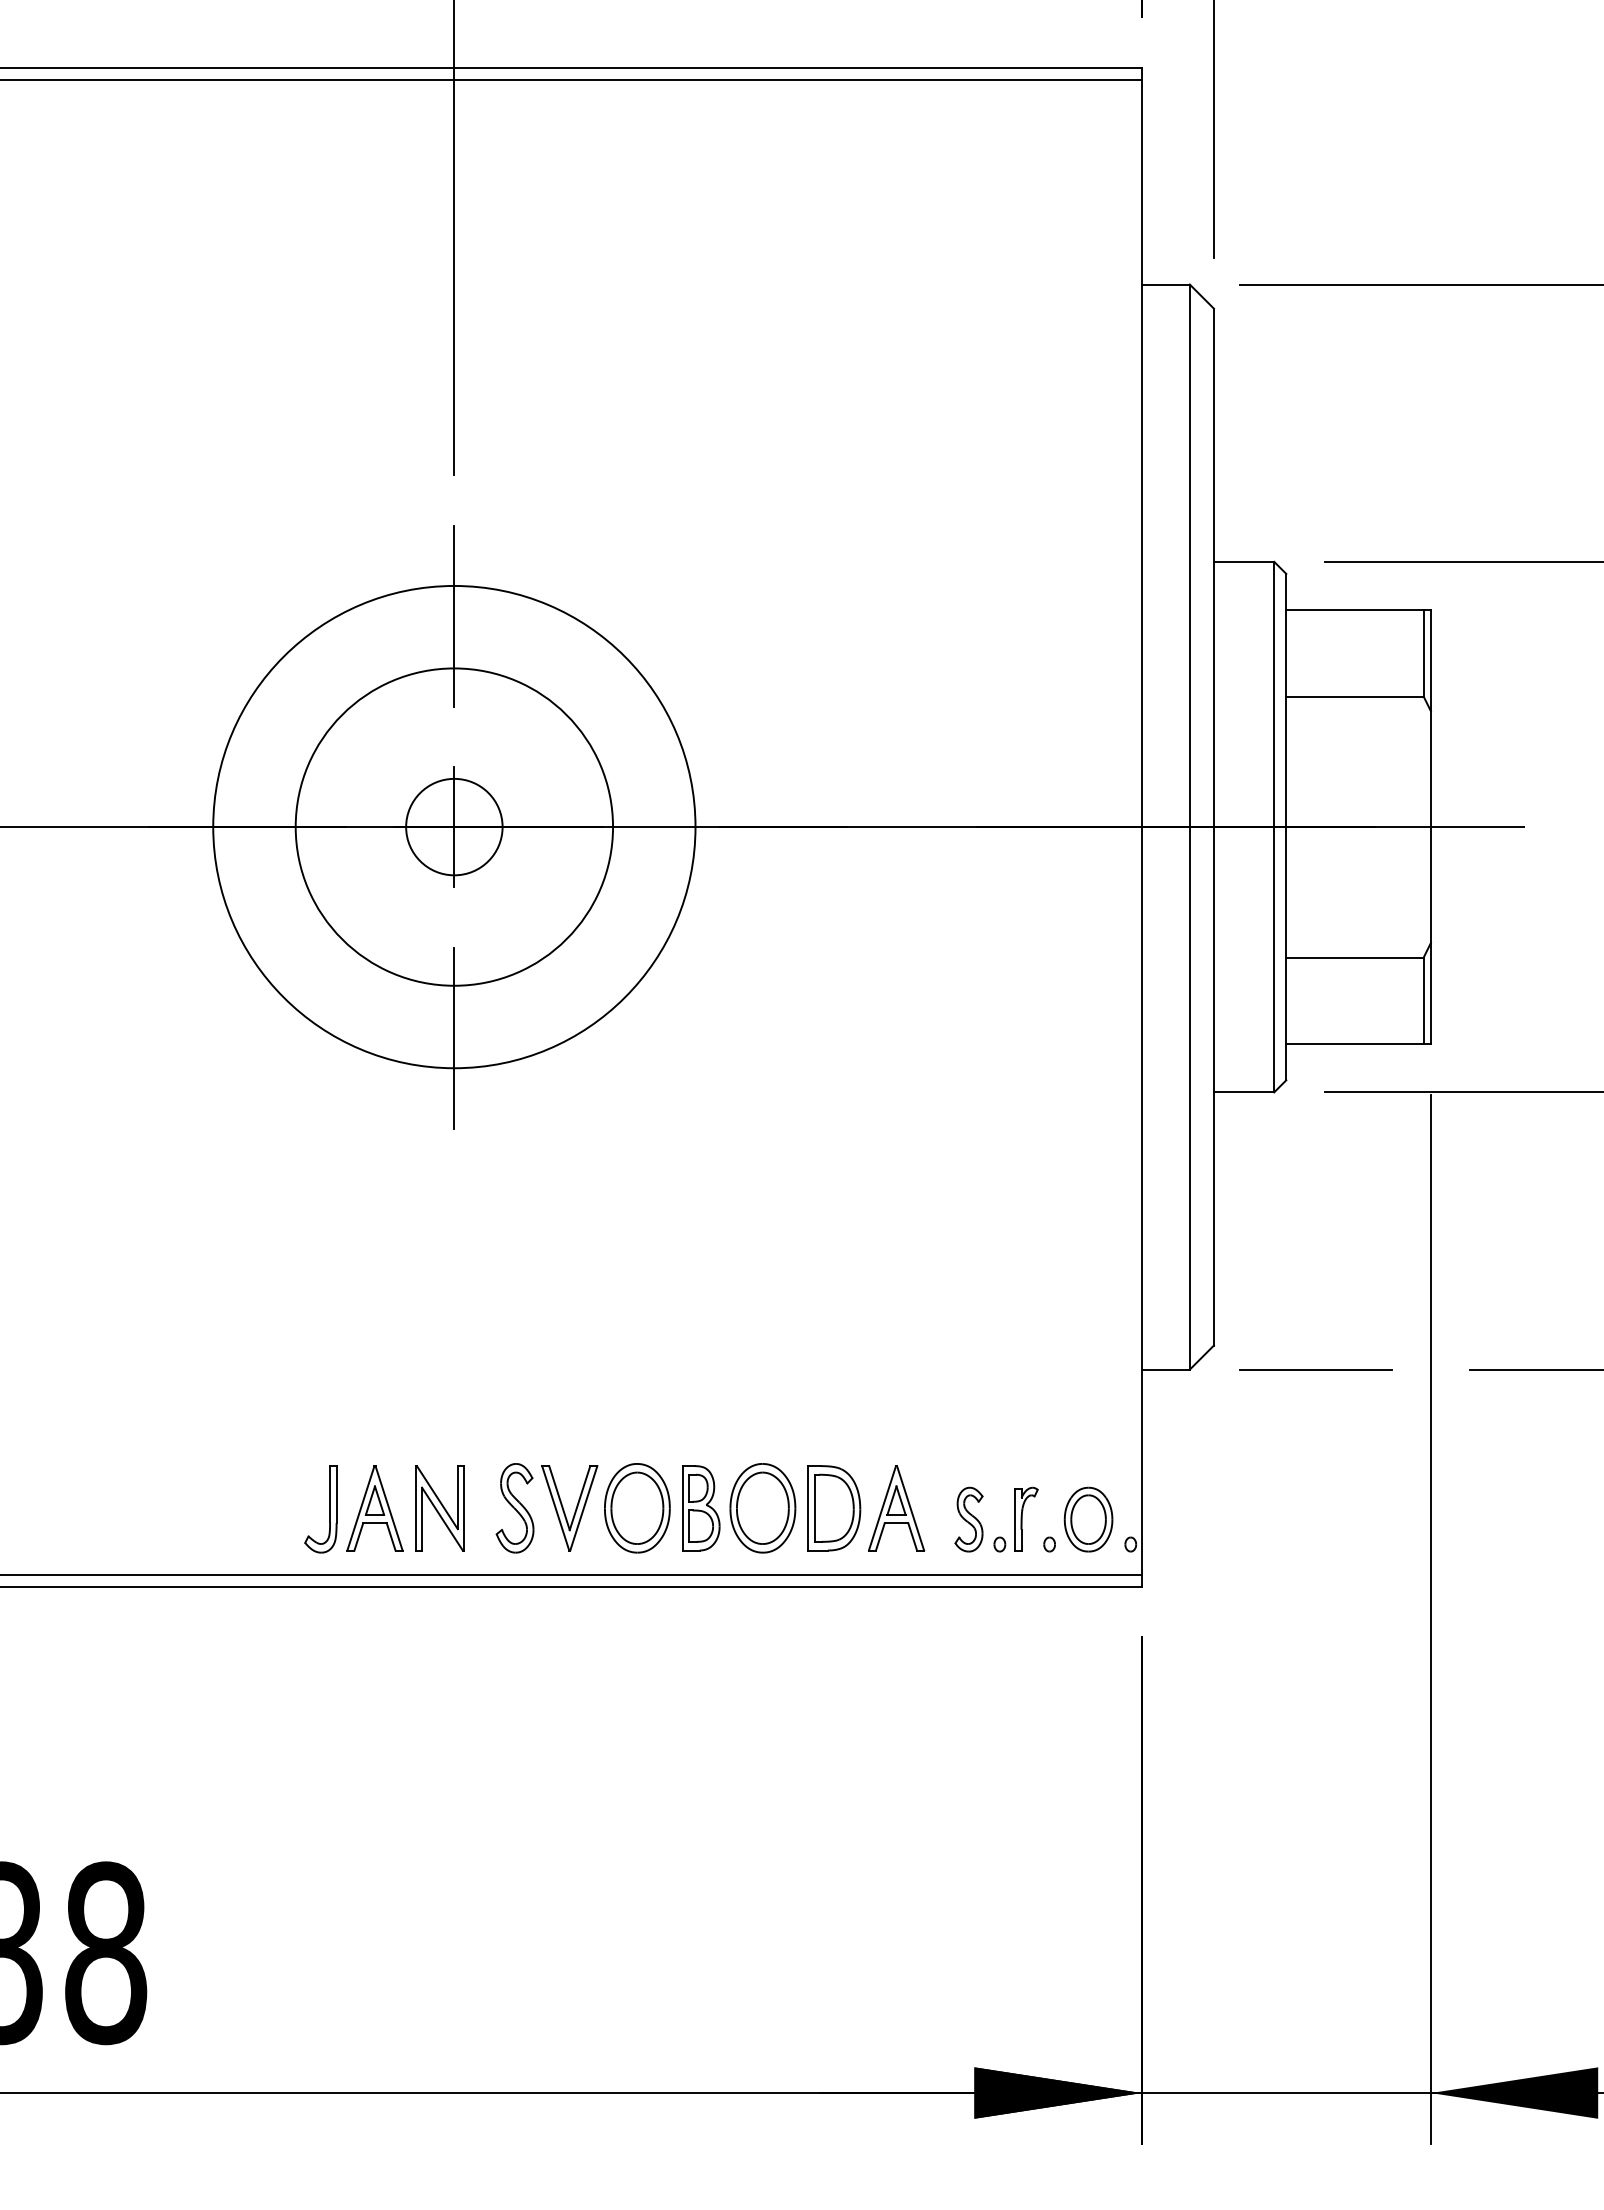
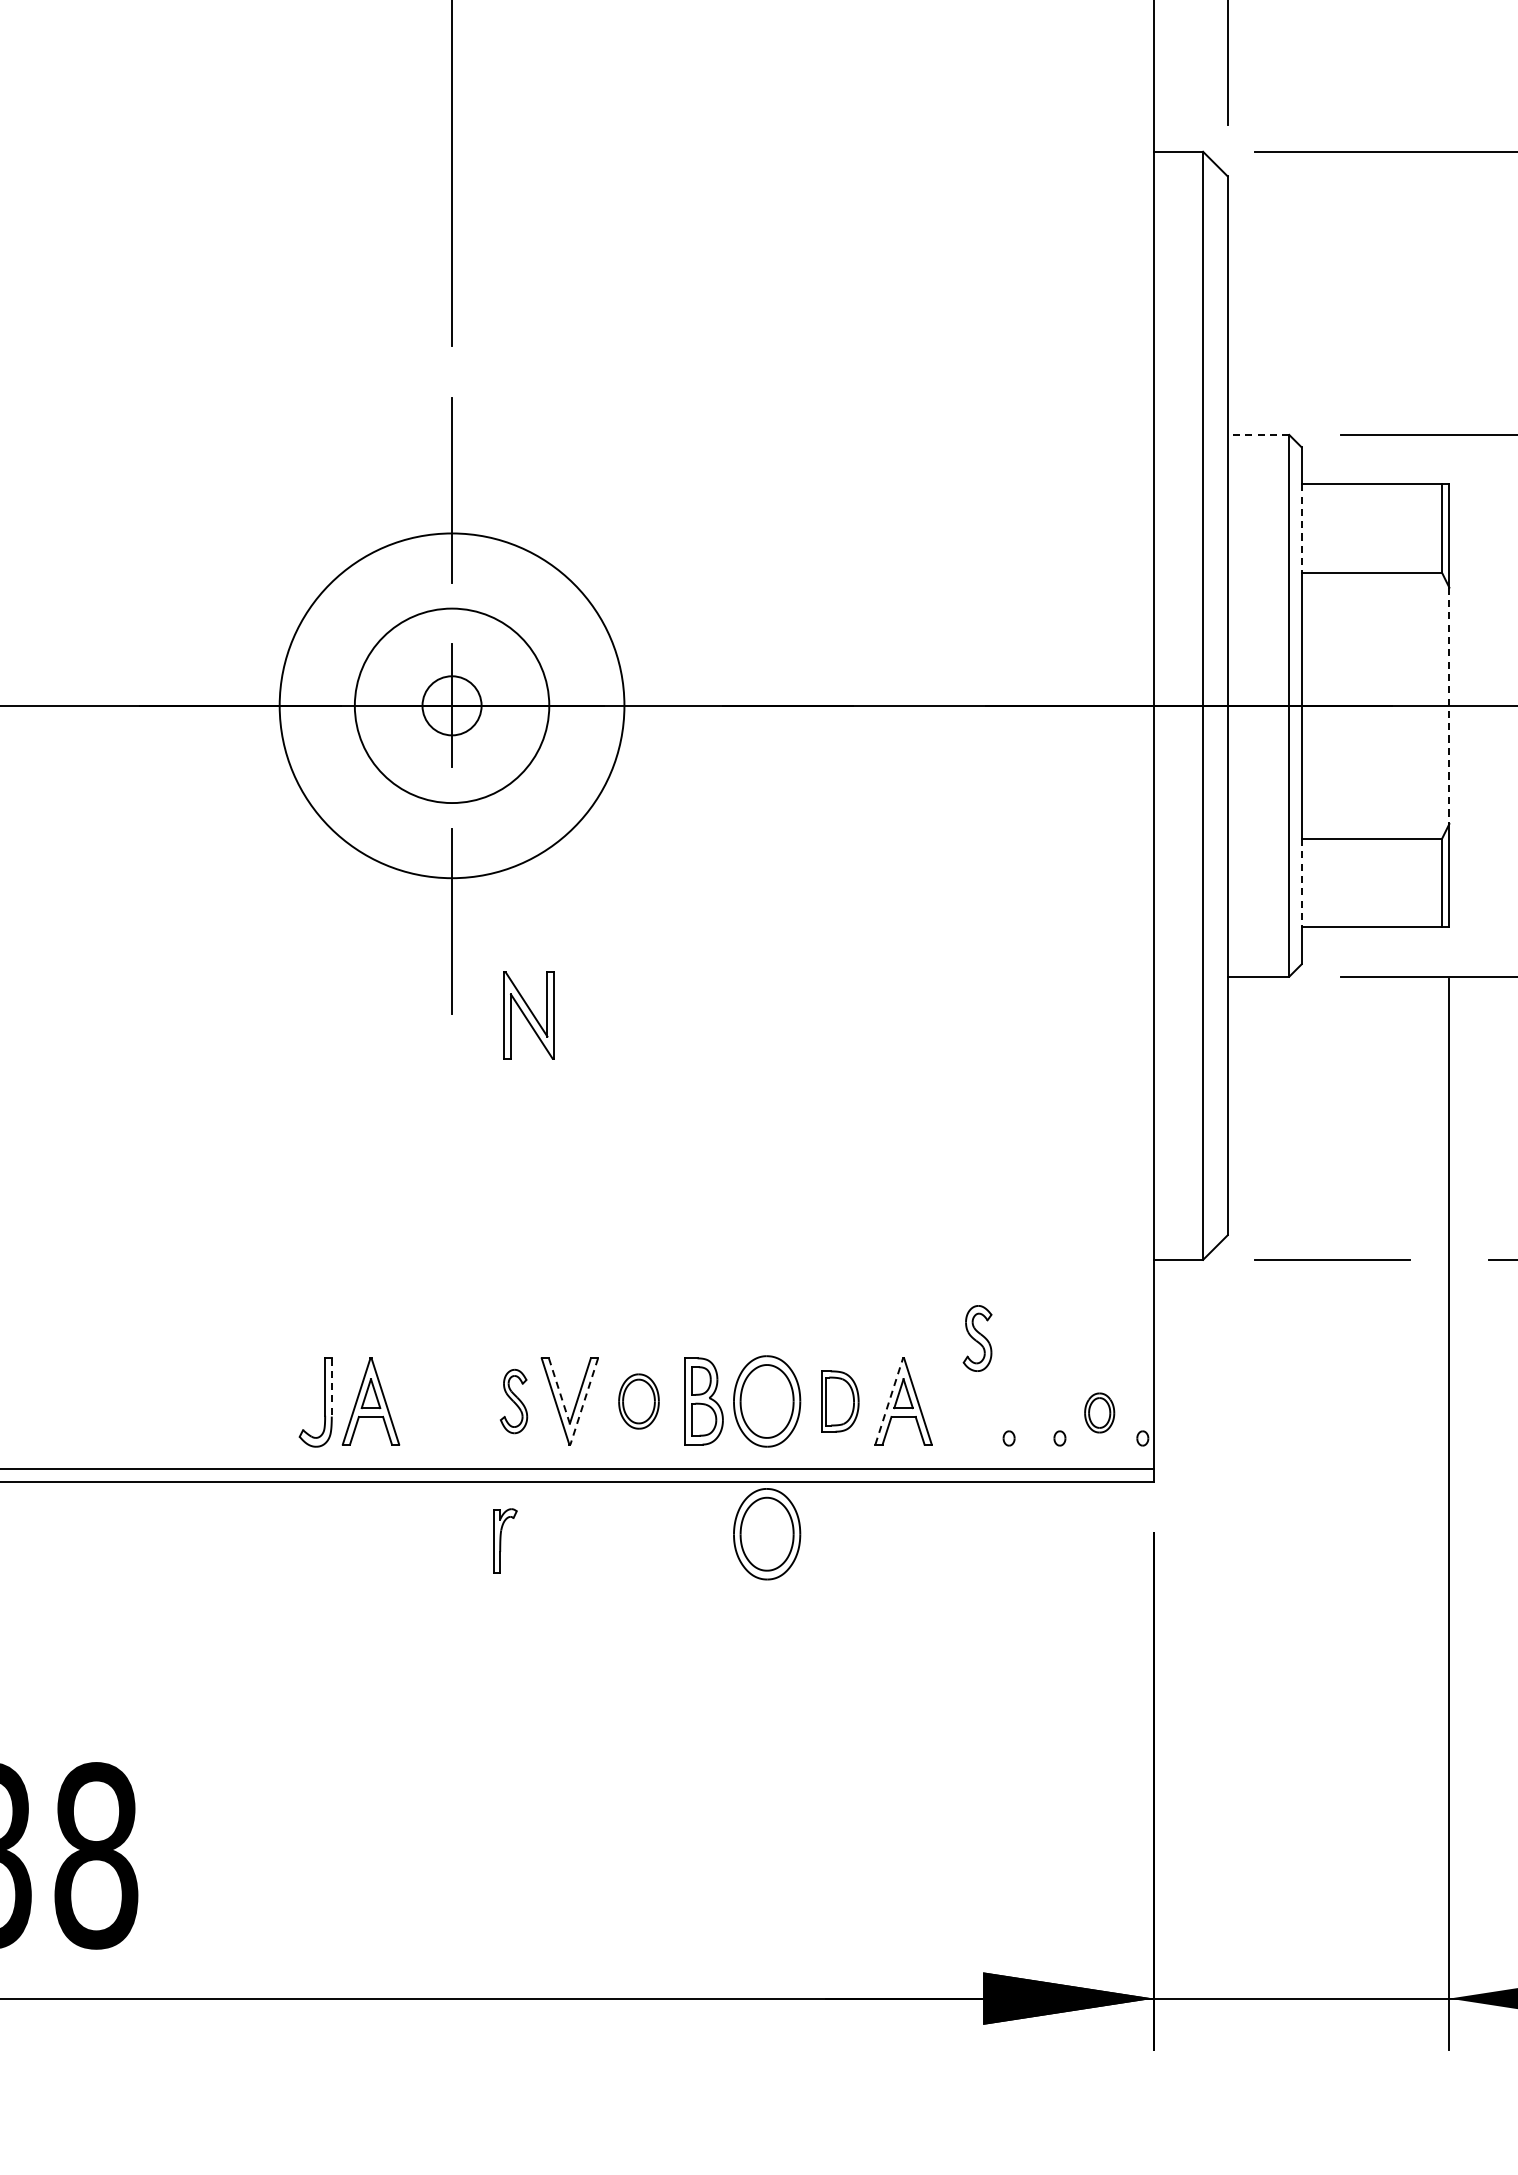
line: (1243, 561) -> (1257, 434), solid -> dashed
line: (1286, 653) -> (1301, 528), solid -> dashed
circle: (454, 826) -> (452, 705), size x0.6
circle: (454, 826) -> (452, 705), size x0.6
circle: (454, 826) -> (452, 705), size x0.7
line: (1430, 827) -> (1448, 706), solid -> dashed
line: (1286, 1001) -> (1301, 883), solid -> dashed
line: (336, 1495) -> (331, 1388), solid -> dashed
line: (559, 1498) -> (559, 1391), solid -> dashed
line: (882, 1507) -> (889, 1400), solid -> dashed
part: (439, 1508) -> (528, 1015), moved
part: (514, 1508) -> (513, 1401), size x0.7
line: (583, 1508) -> (583, 1401), solid -> dashed
part: (637, 1508) -> (639, 1401), size x0.6
part: (834, 1508) -> (840, 1401), size x0.7
part: (1026, 1518) -> (505, 1540), moved
part: (968, 1519) -> (977, 1338), moved
part: (1088, 1519) -> (1099, 1412), size x0.6
part: (762, 1638) -> (766, 1534), added

